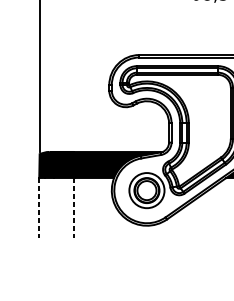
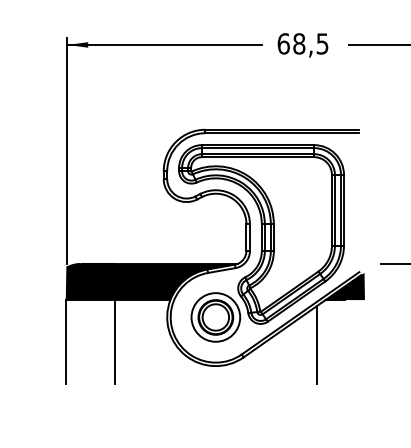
line: (39, 207) -> (66, 341), dashed -> solid
line: (74, 207) -> (115, 341), dashed -> solid
line: (219, 210) -> (316, 344), added

